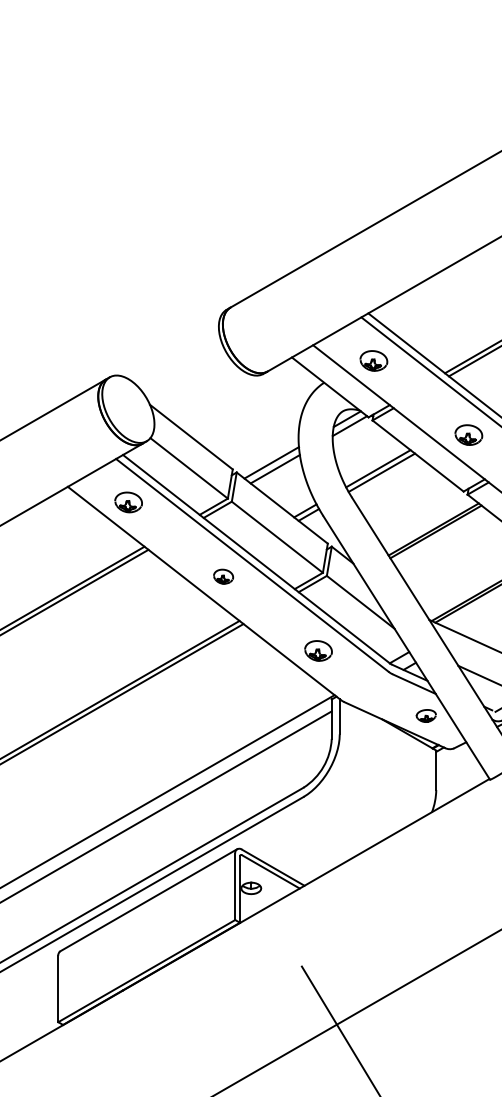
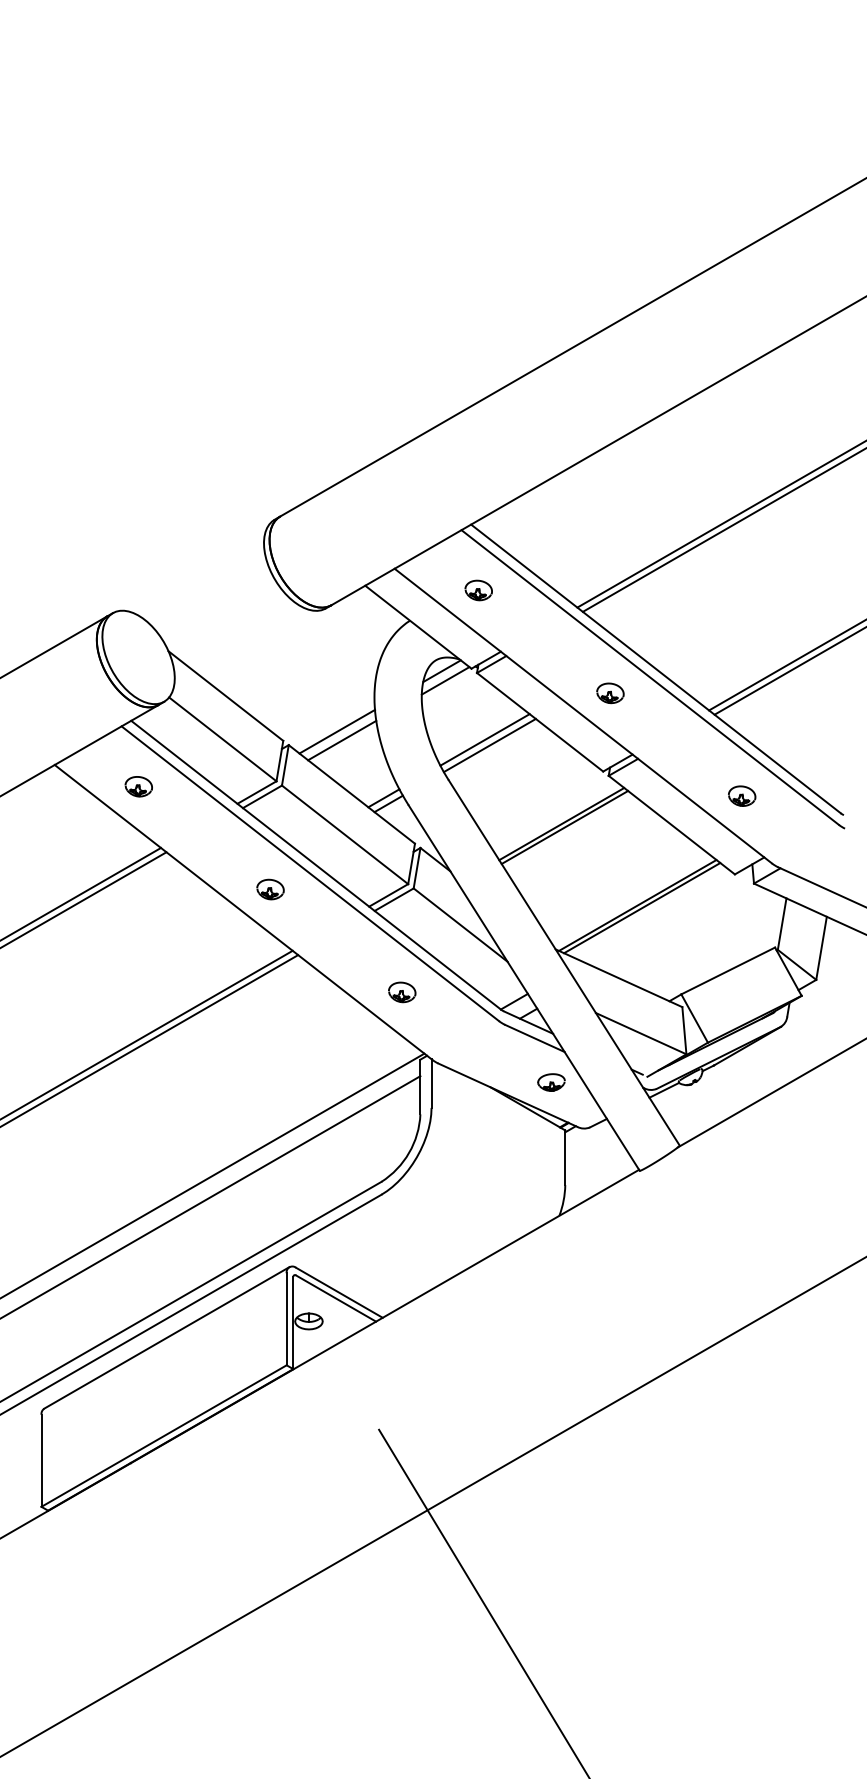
part: (373, 360) -> (478, 590), size x0.71
part: (468, 435) -> (610, 693), size x0.71
part: (128, 502) -> (138, 786), size x0.71
part: (318, 651) -> (402, 992), size x0.71

